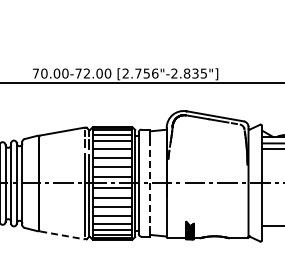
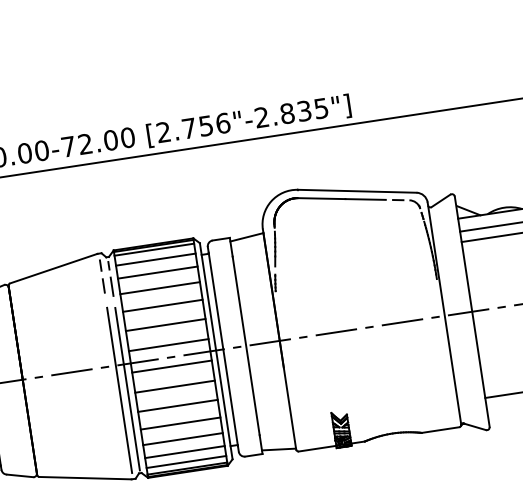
line: (150, 183) -> (247, 346), dashed -> solid
line: (62, 235) -> (85, 478), dashed -> solid

